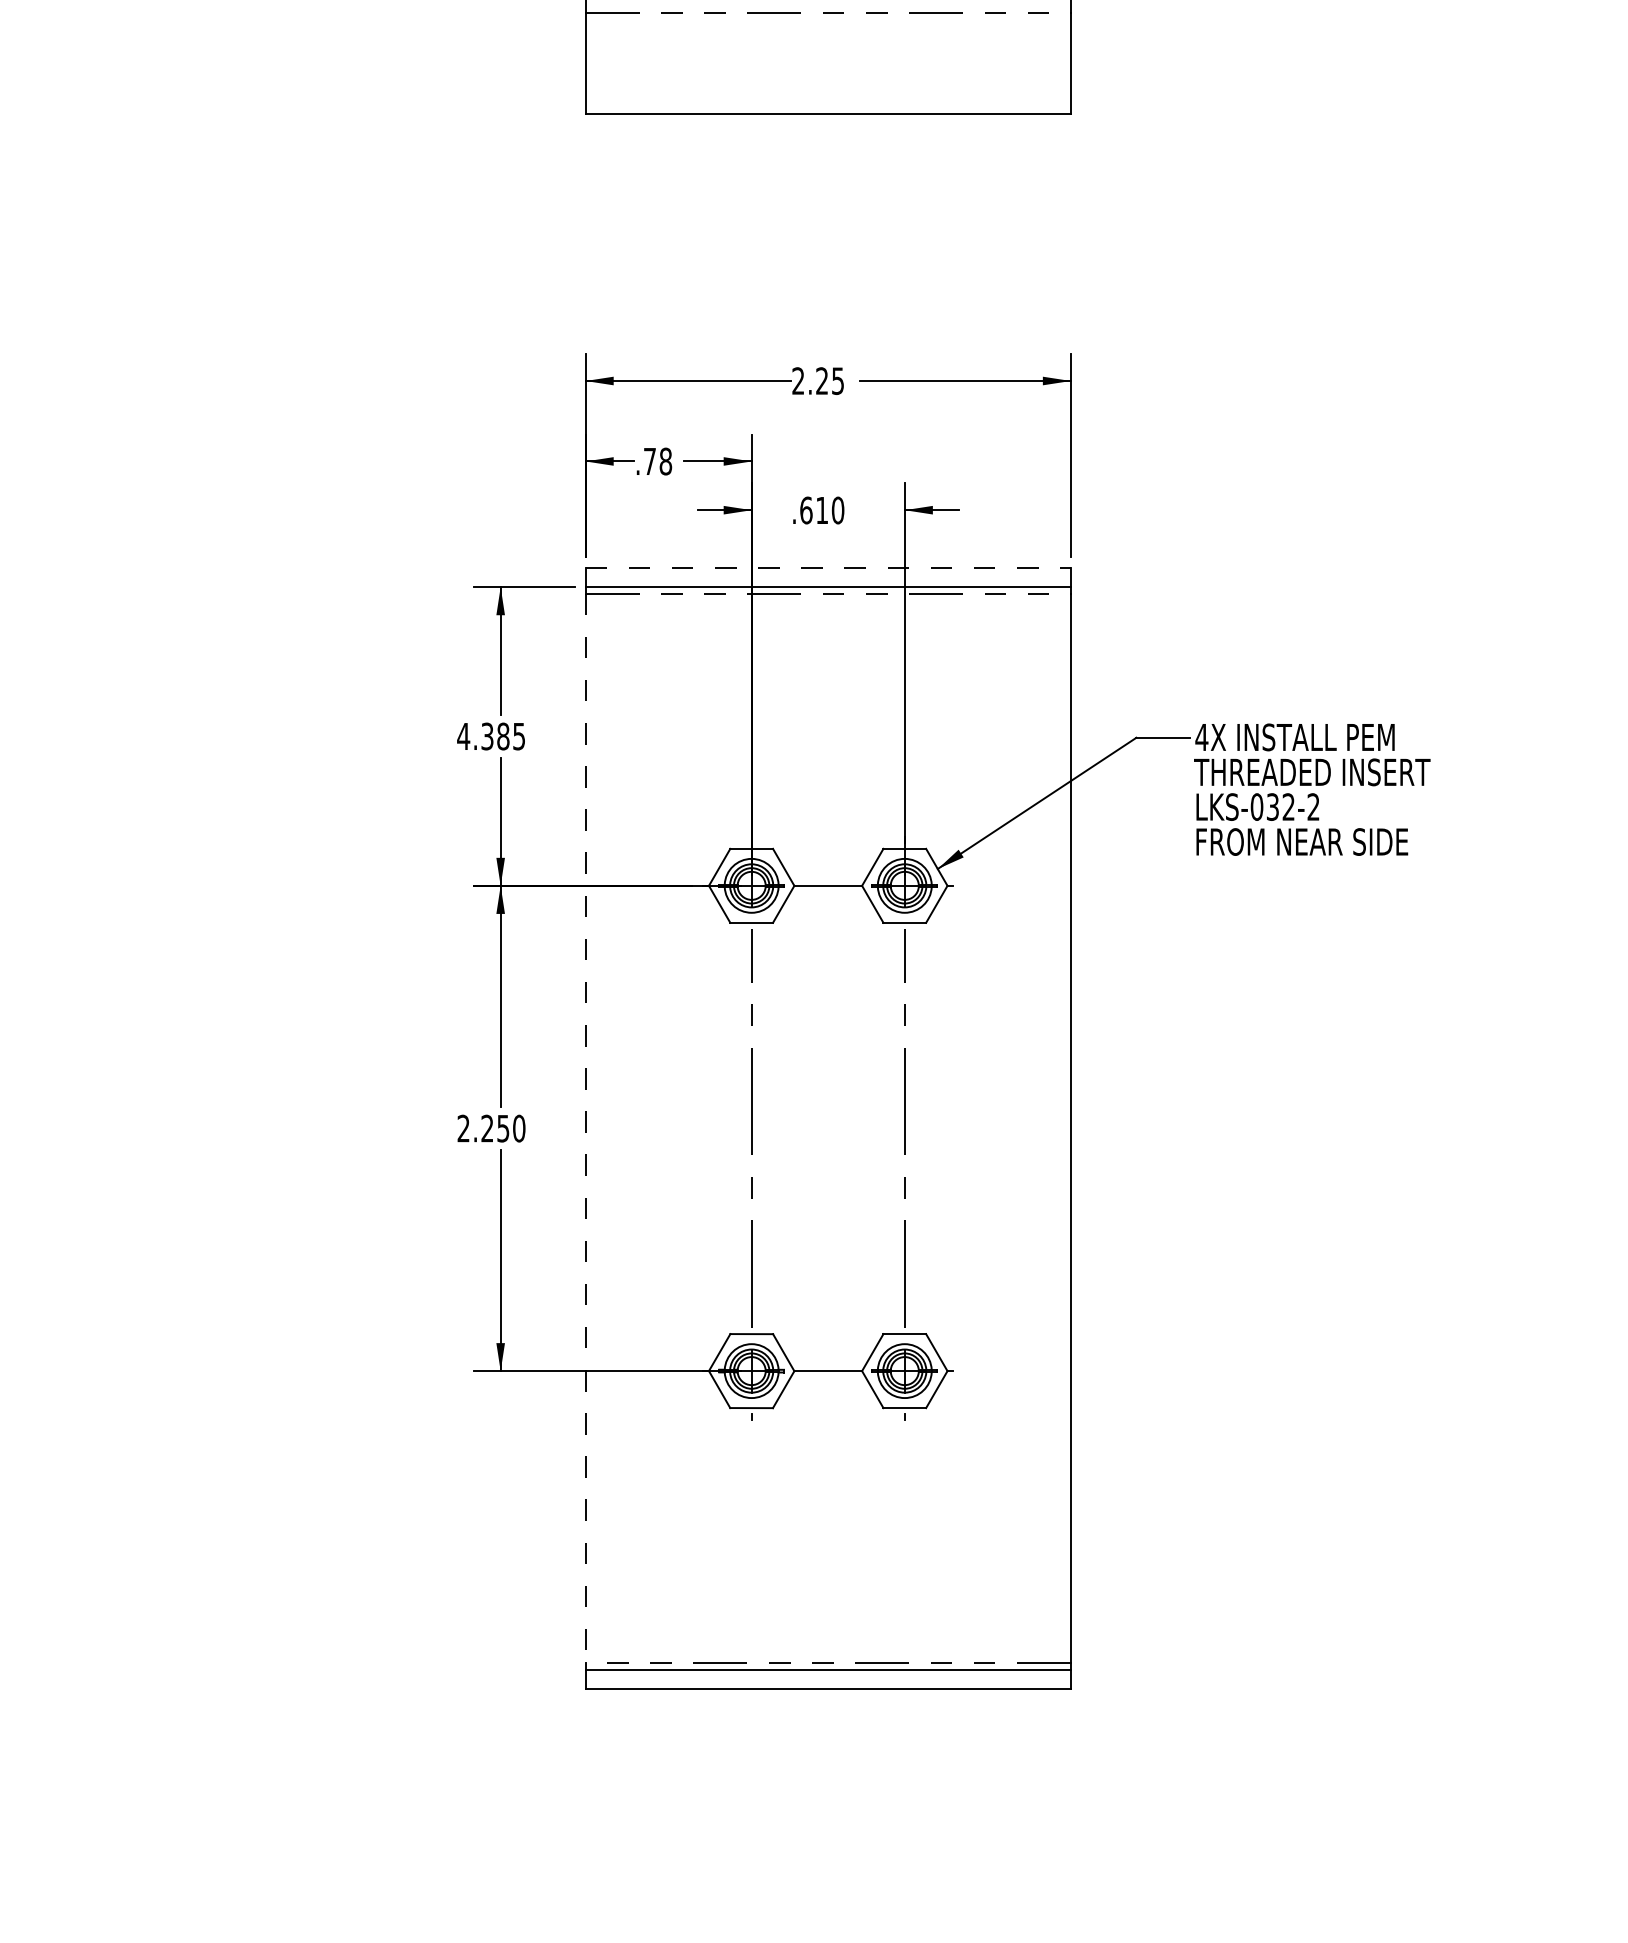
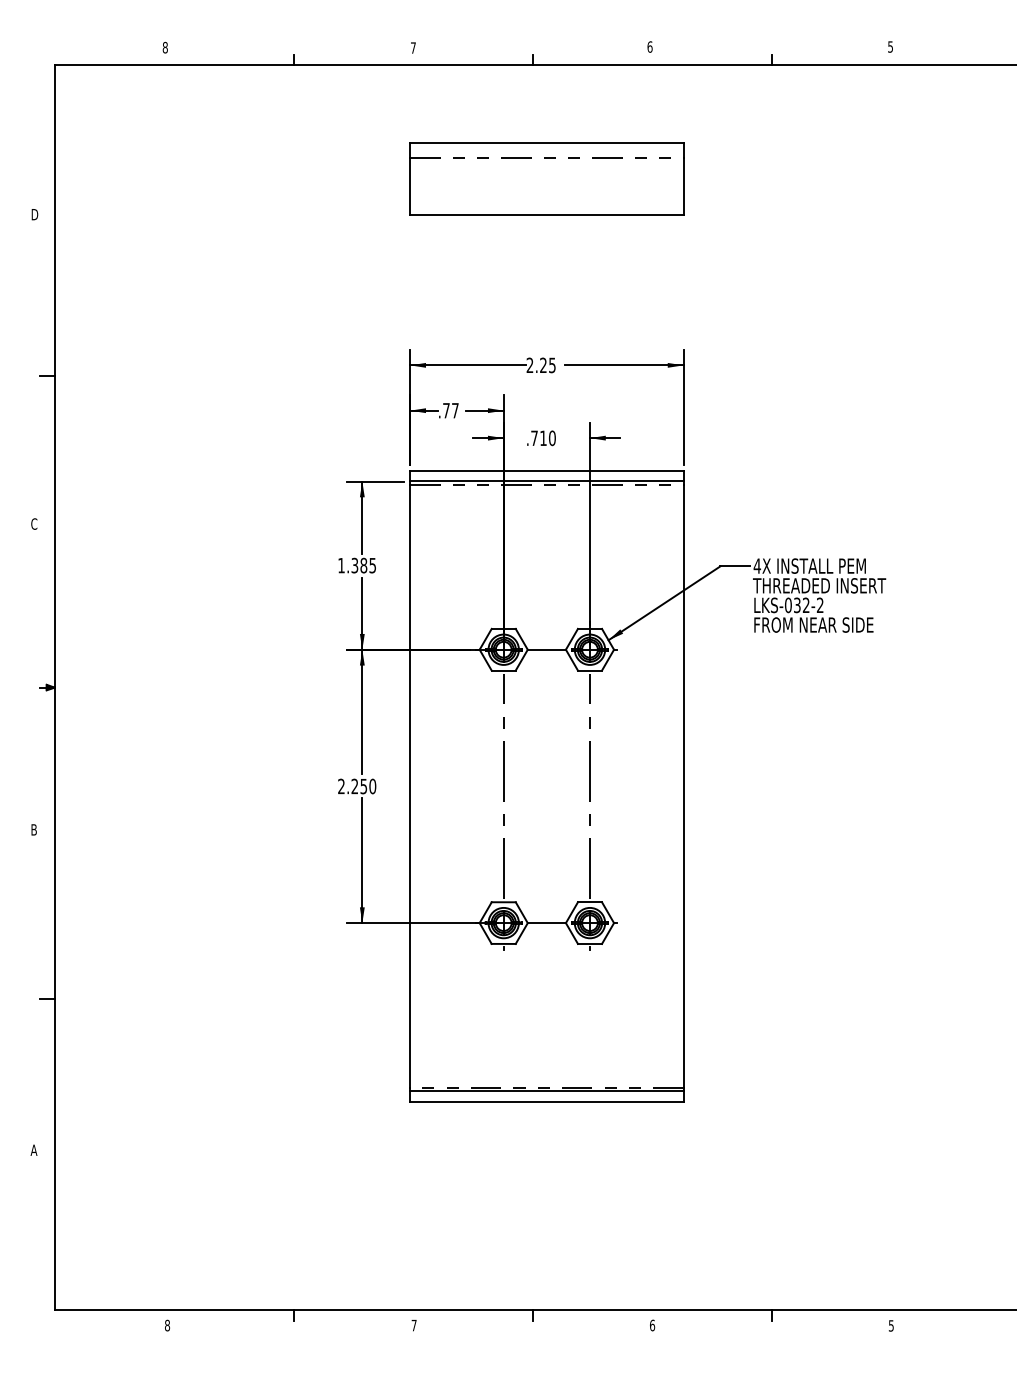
text: (666, 461) -> (455, 410), .78 -> .77
text: (806, 510) -> (534, 438), .610 -> .710
line: (827, 567) -> (546, 470), dashed -> solid
text: (463, 736) -> (341, 565), 4.385 -> 1.385
line: (586, 1128) -> (410, 786), dashed -> solid

